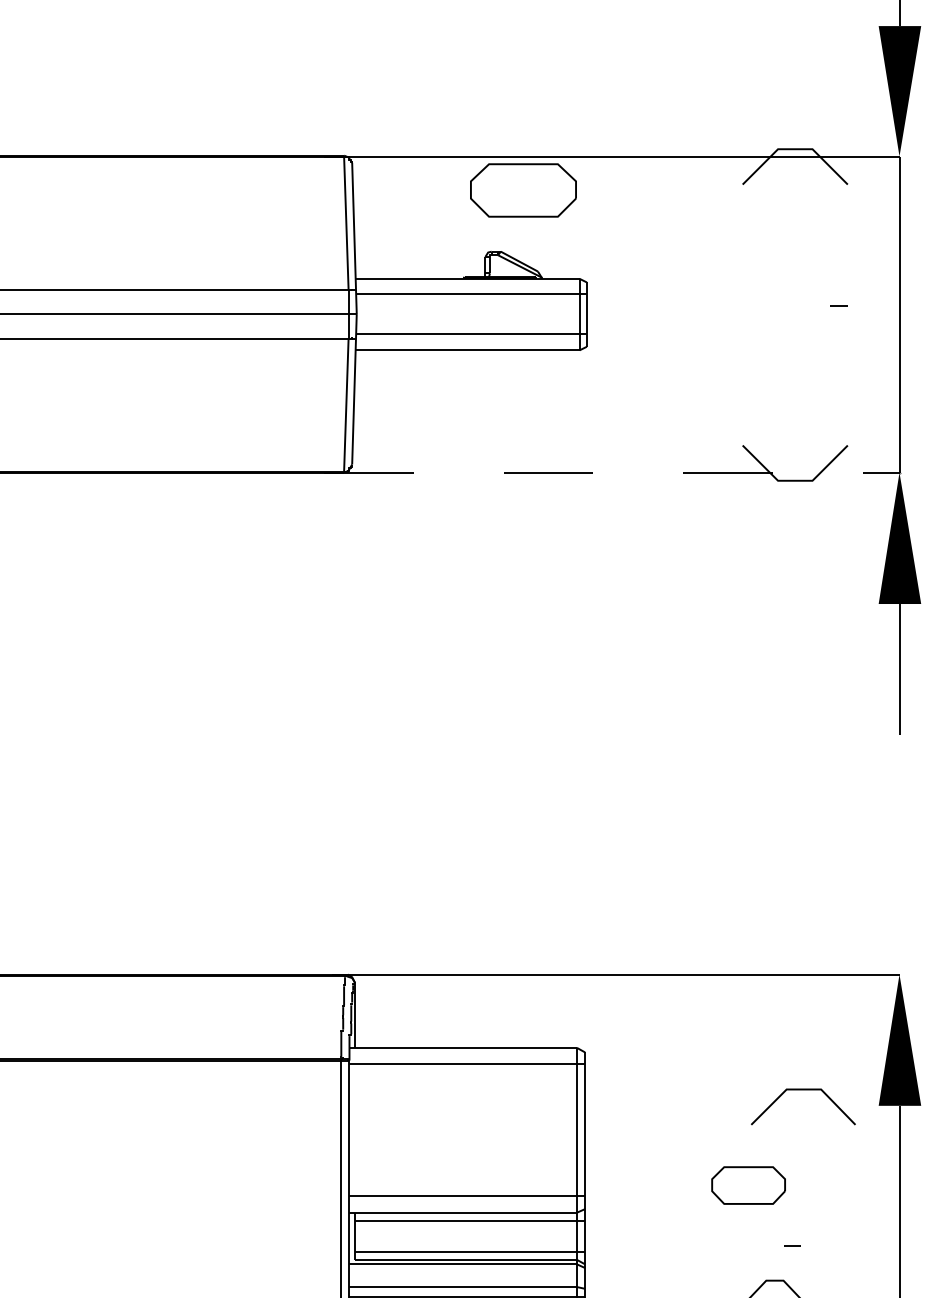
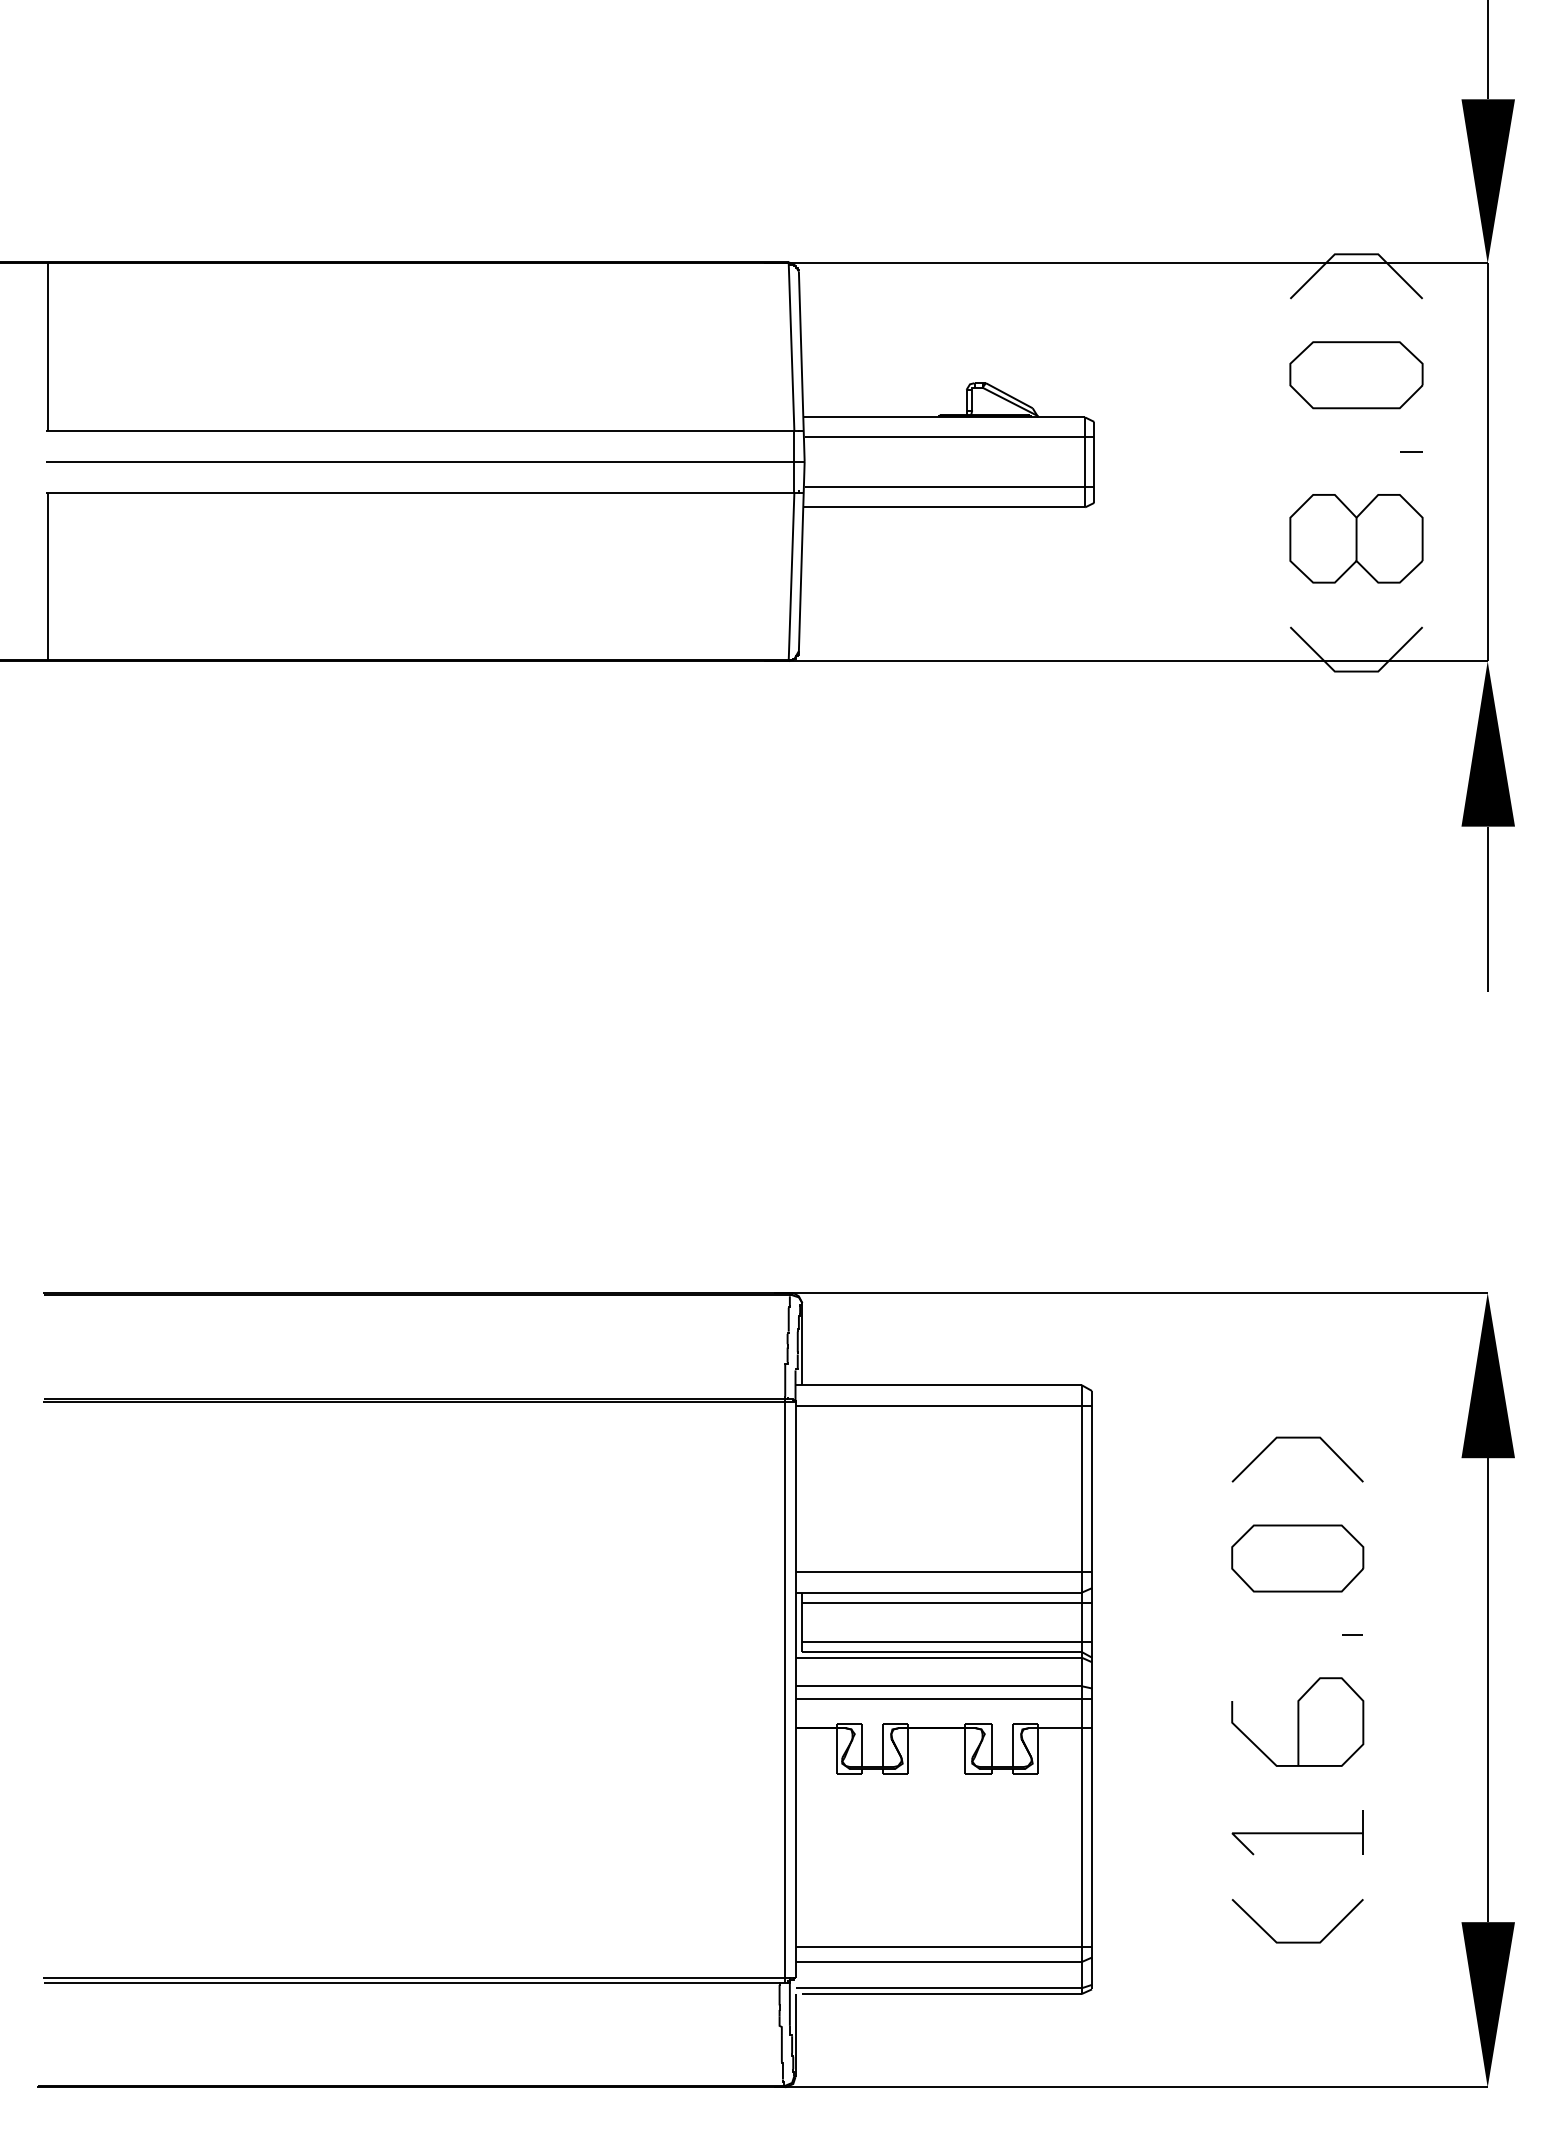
part: (523, 190) -> (1356, 375), moved
part: (795, 375) -> (1356, 538), added
line: (612, 472) -> (1126, 661), dashed -> solid
line: (803, 1090) -> (1297, 1438), moved
part: (748, 1185) -> (1297, 1558), size x1.43

